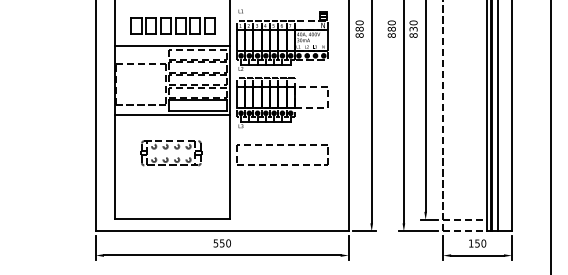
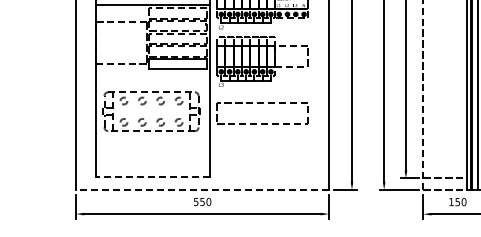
line: (172, 115) -> (152, 74), removed
part: (171, 153) -> (151, 112), size x1.6
line: (172, 218) -> (152, 177), solid -> dashed
line: (221, 231) -> (201, 190), solid -> dashed

